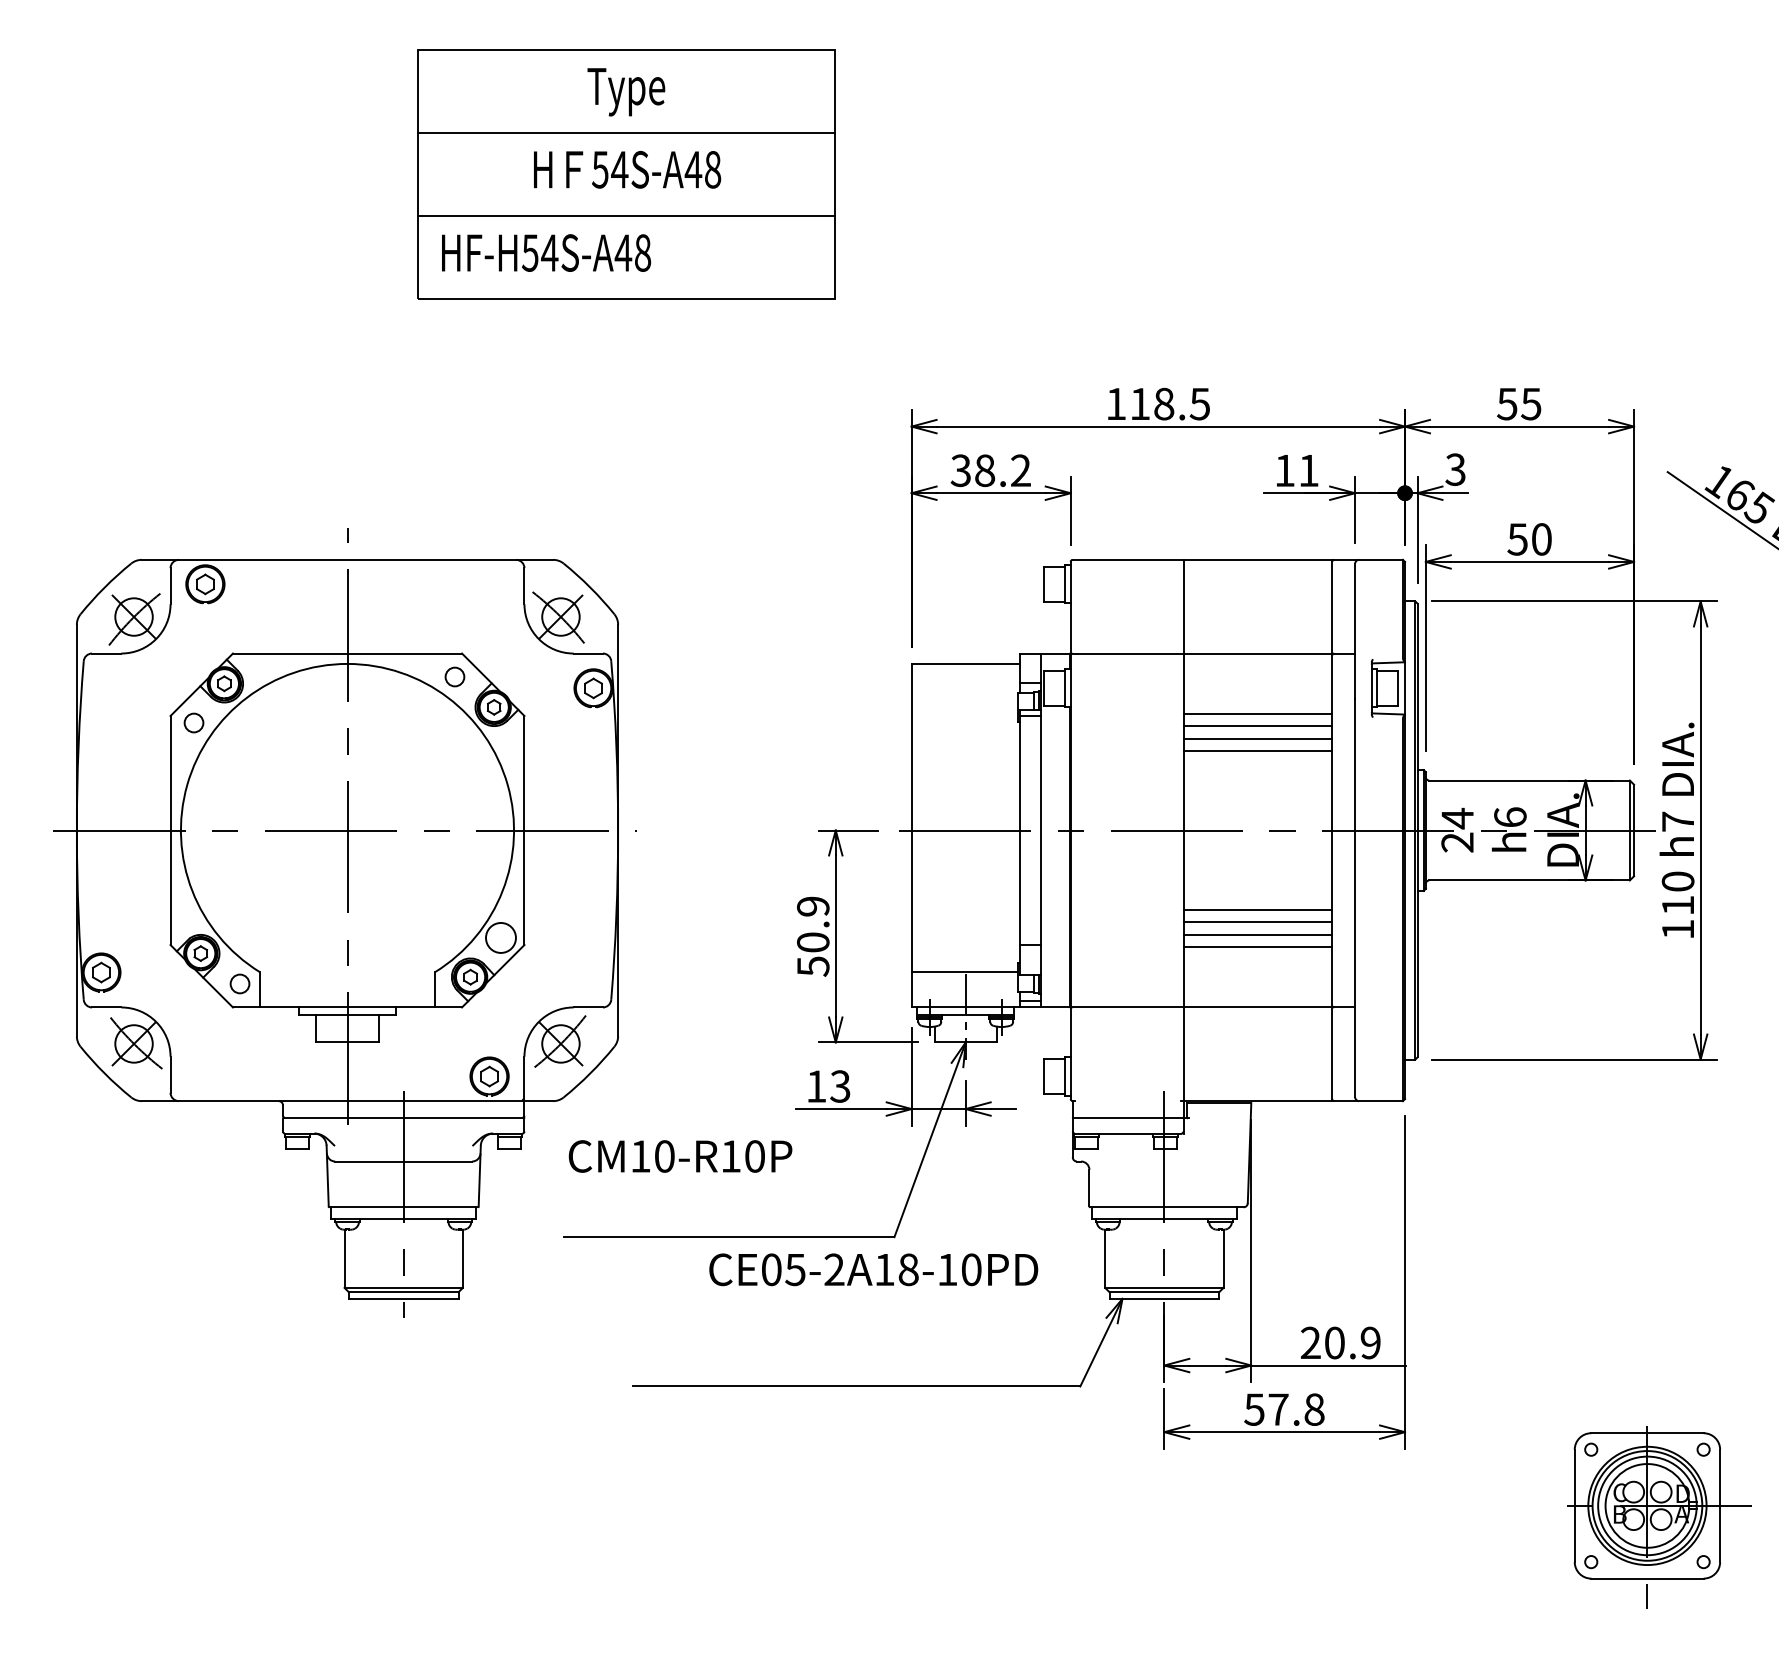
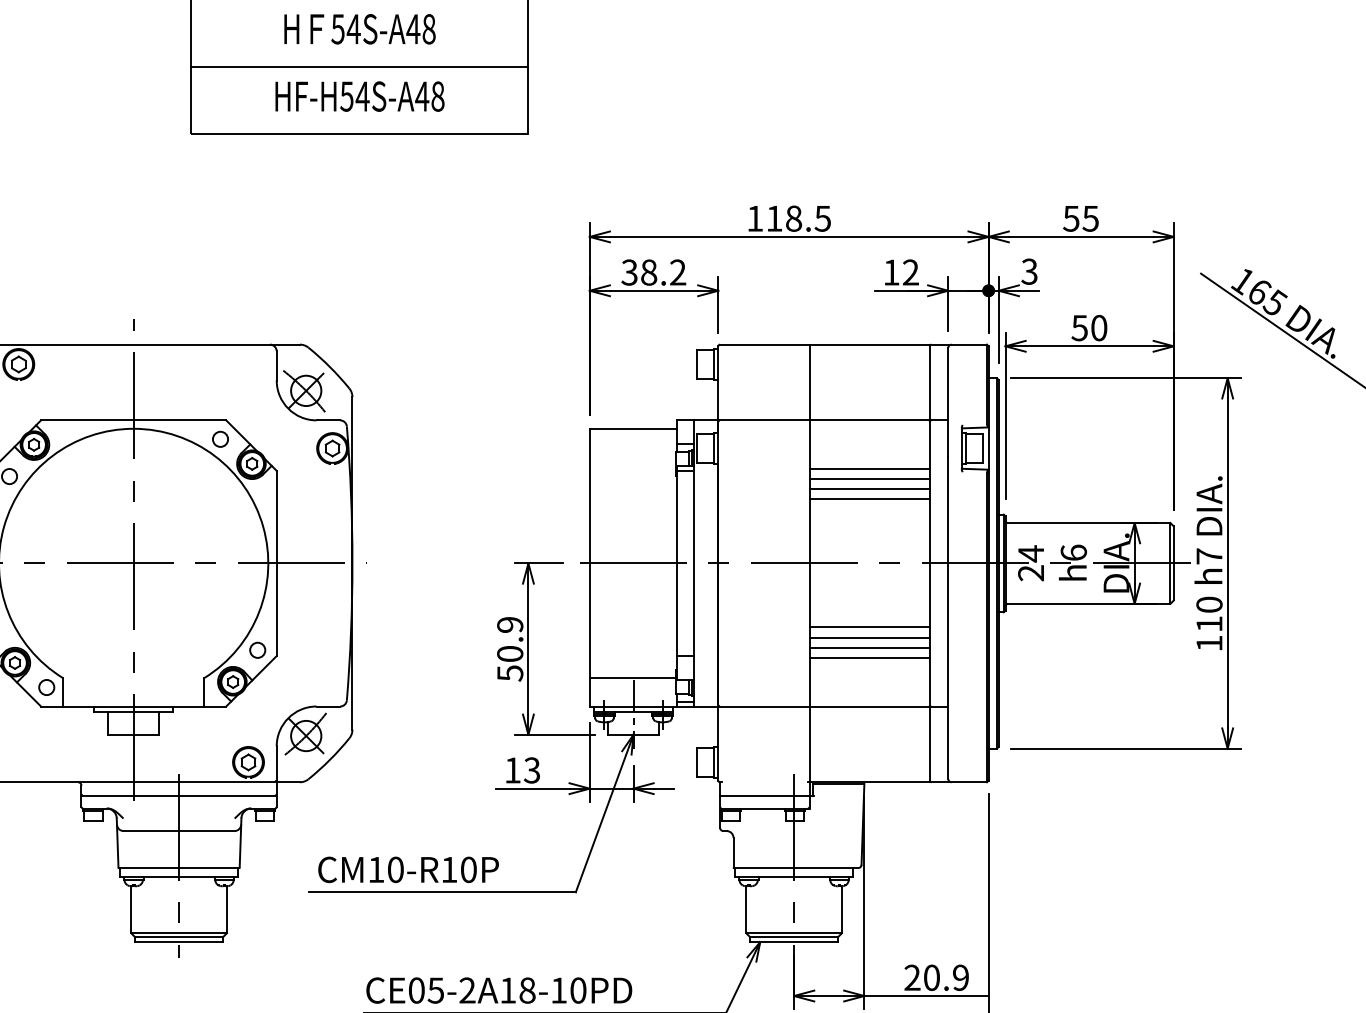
text: (546, 252) -> (360, 96), moved
text: (1308, 470) -> (910, 272), 11 -> 12
circle: (500, 937) -> (257, 649), size x0.62
text: (680, 1156) -> (408, 869), moved
text: (873, 1269) -> (499, 990), moved

